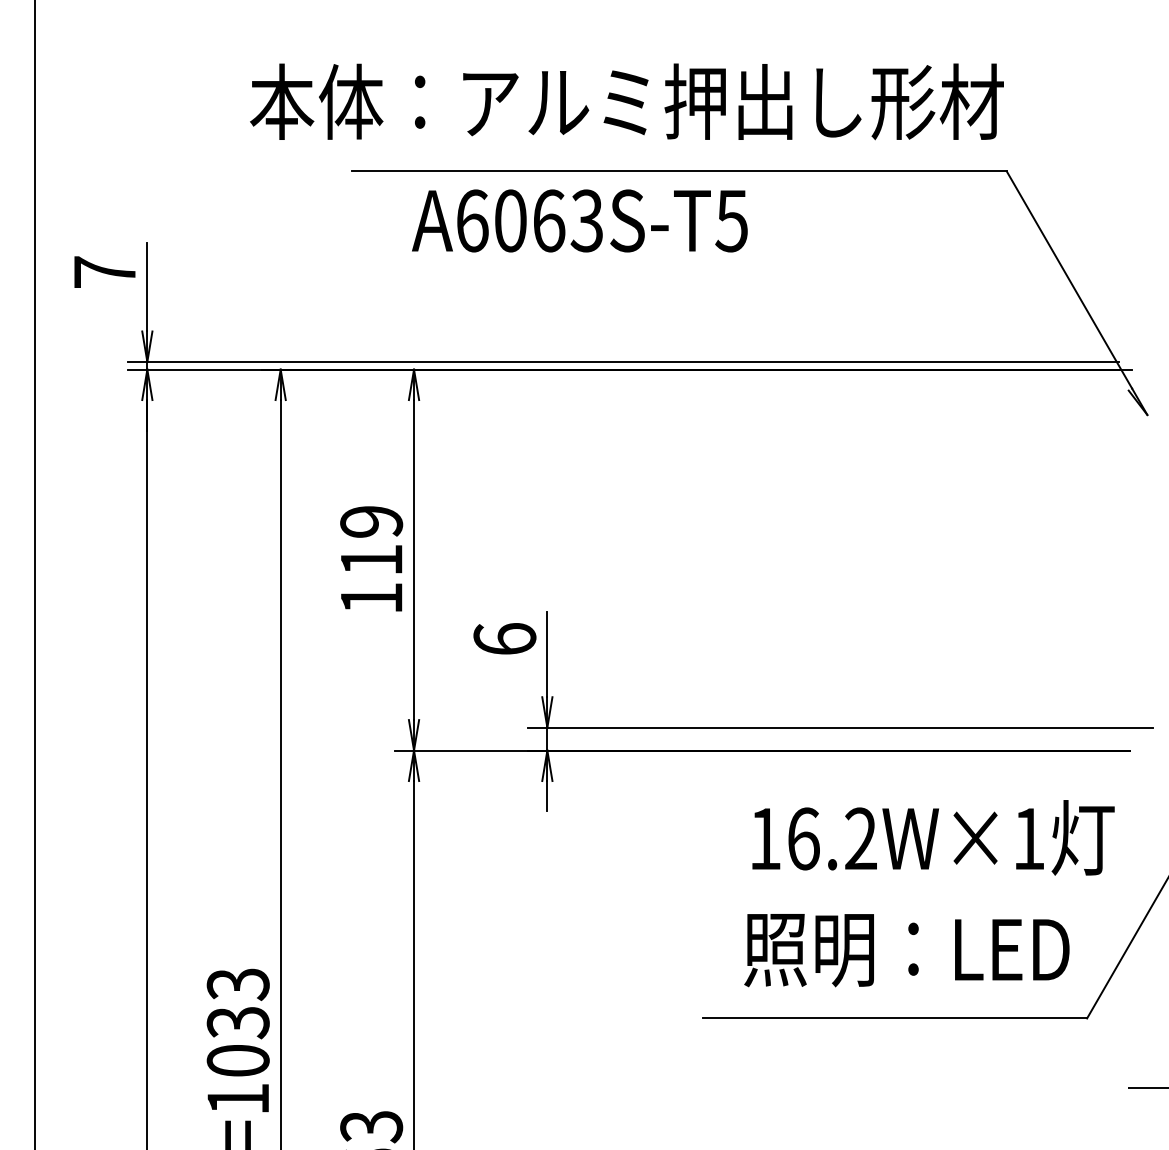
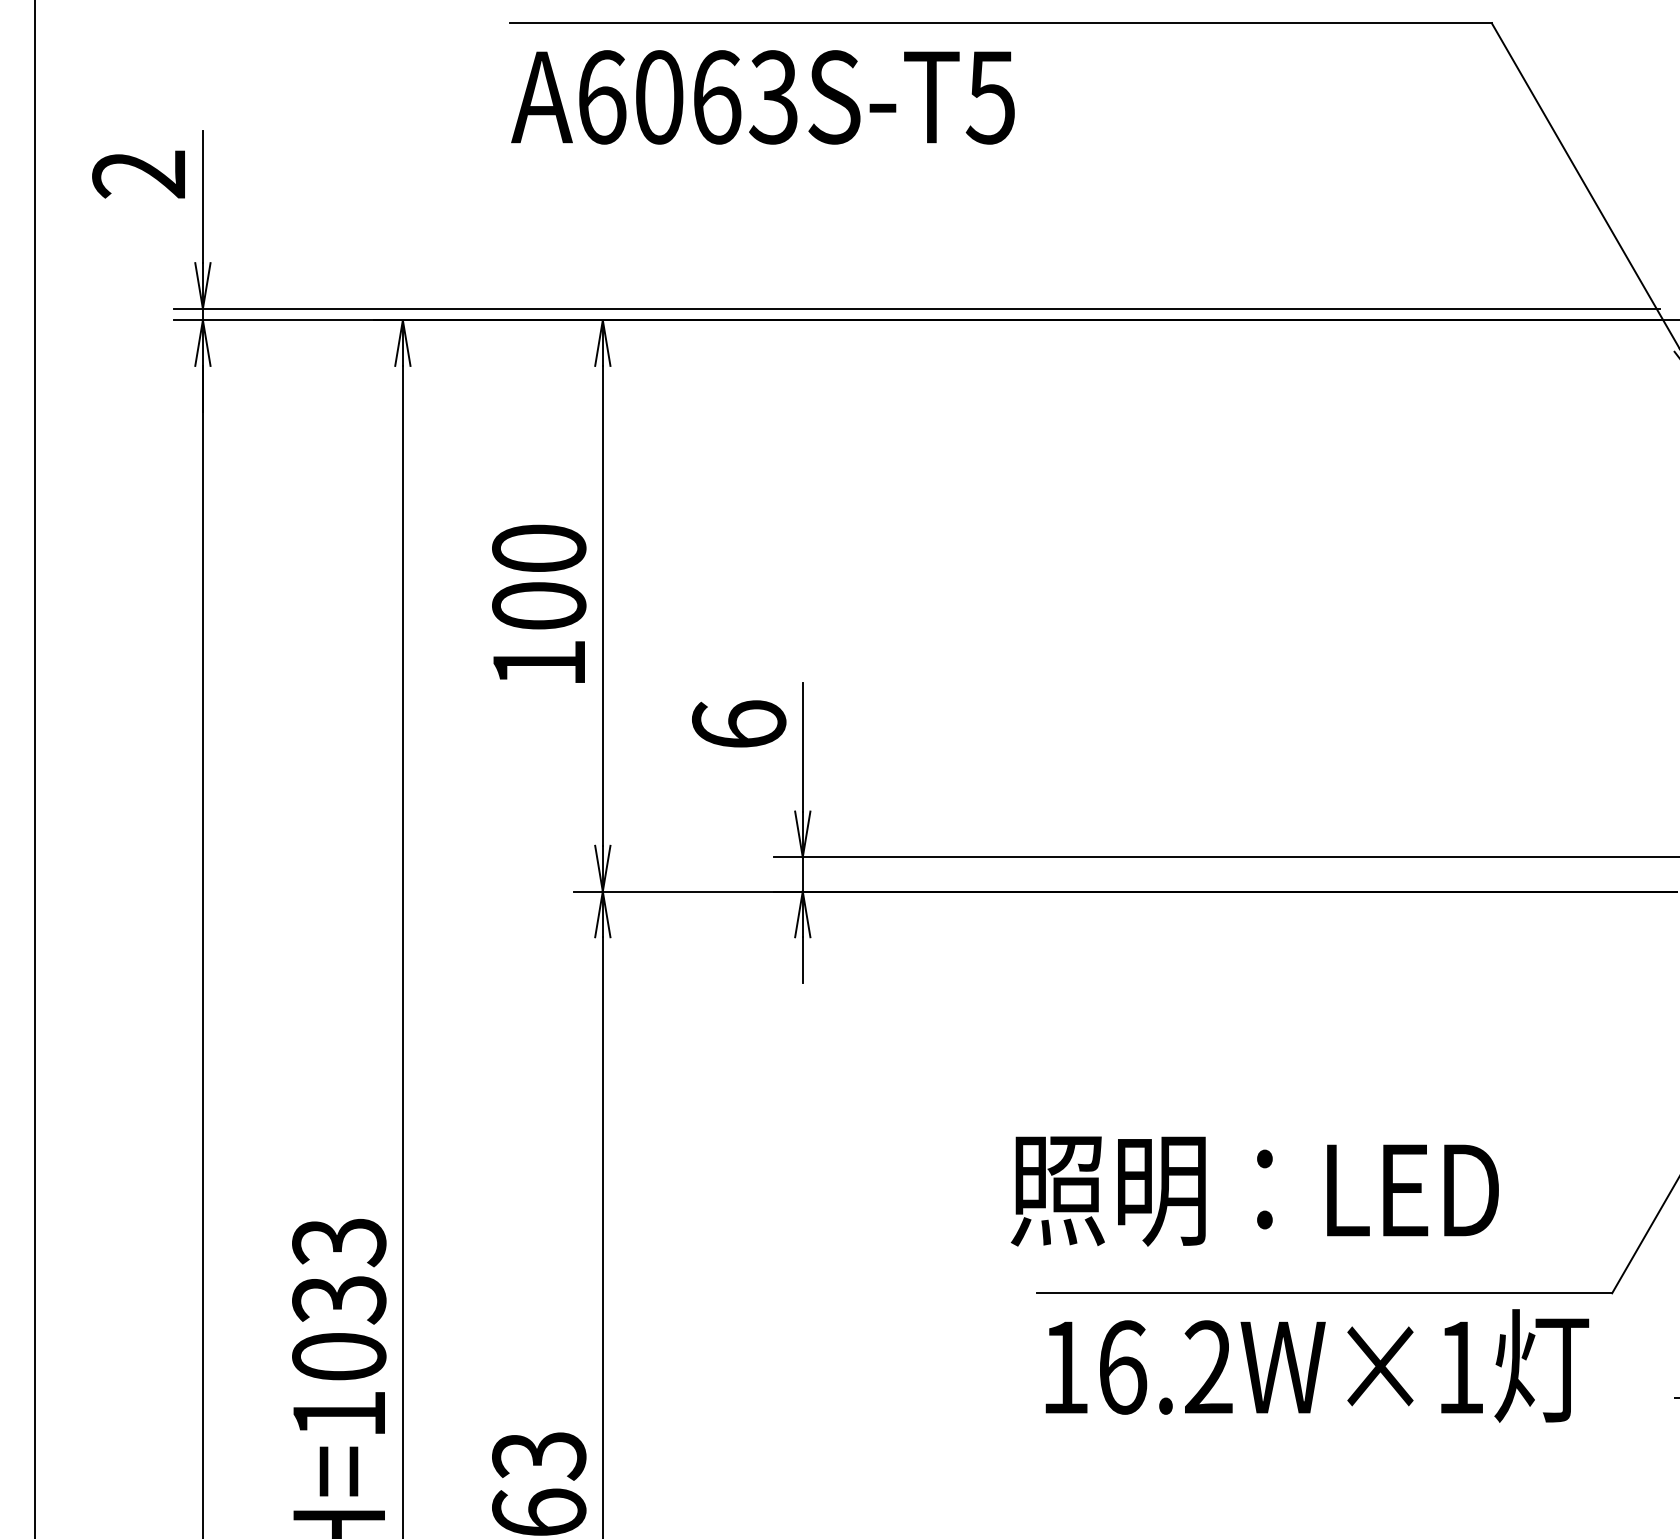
text: (579, 220) -> (762, 96), moved
text: (104, 272) -> (138, 174), 7 -> 2
text: (371, 540) -> (539, 576), 119 -> 100
text: (933, 837) -> (1317, 1365), moved
text: (906, 950) -> (1254, 1191), moved

